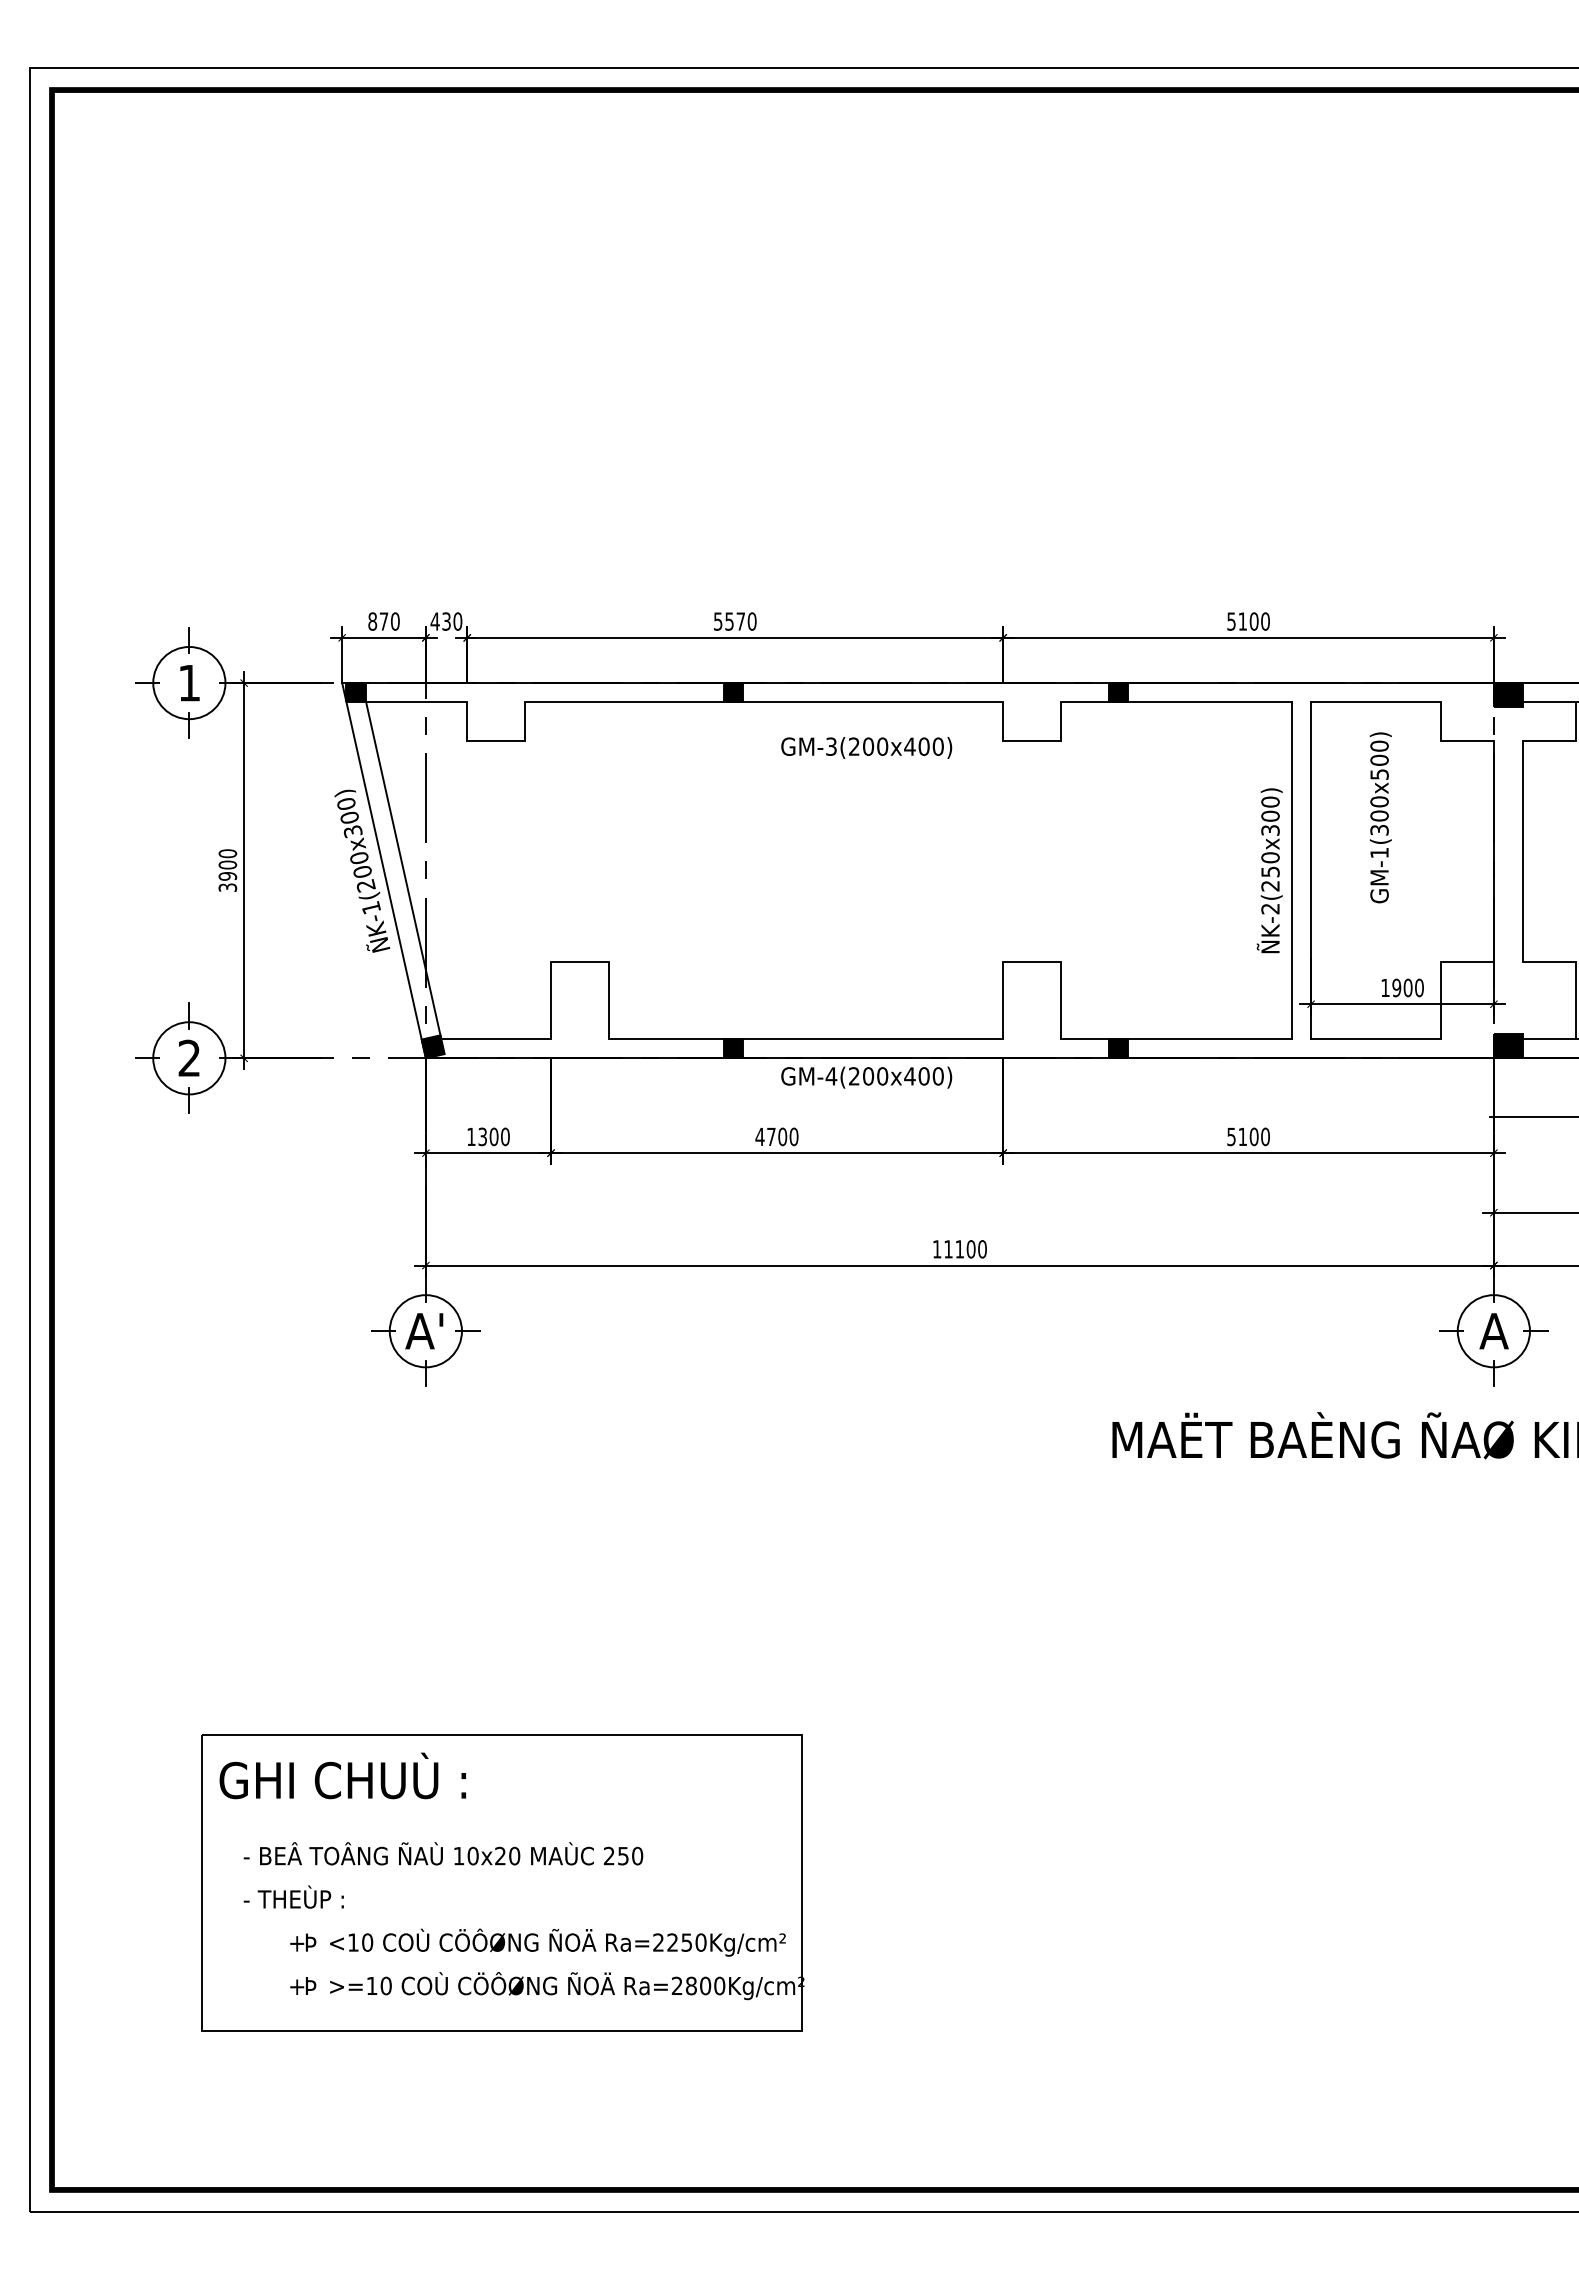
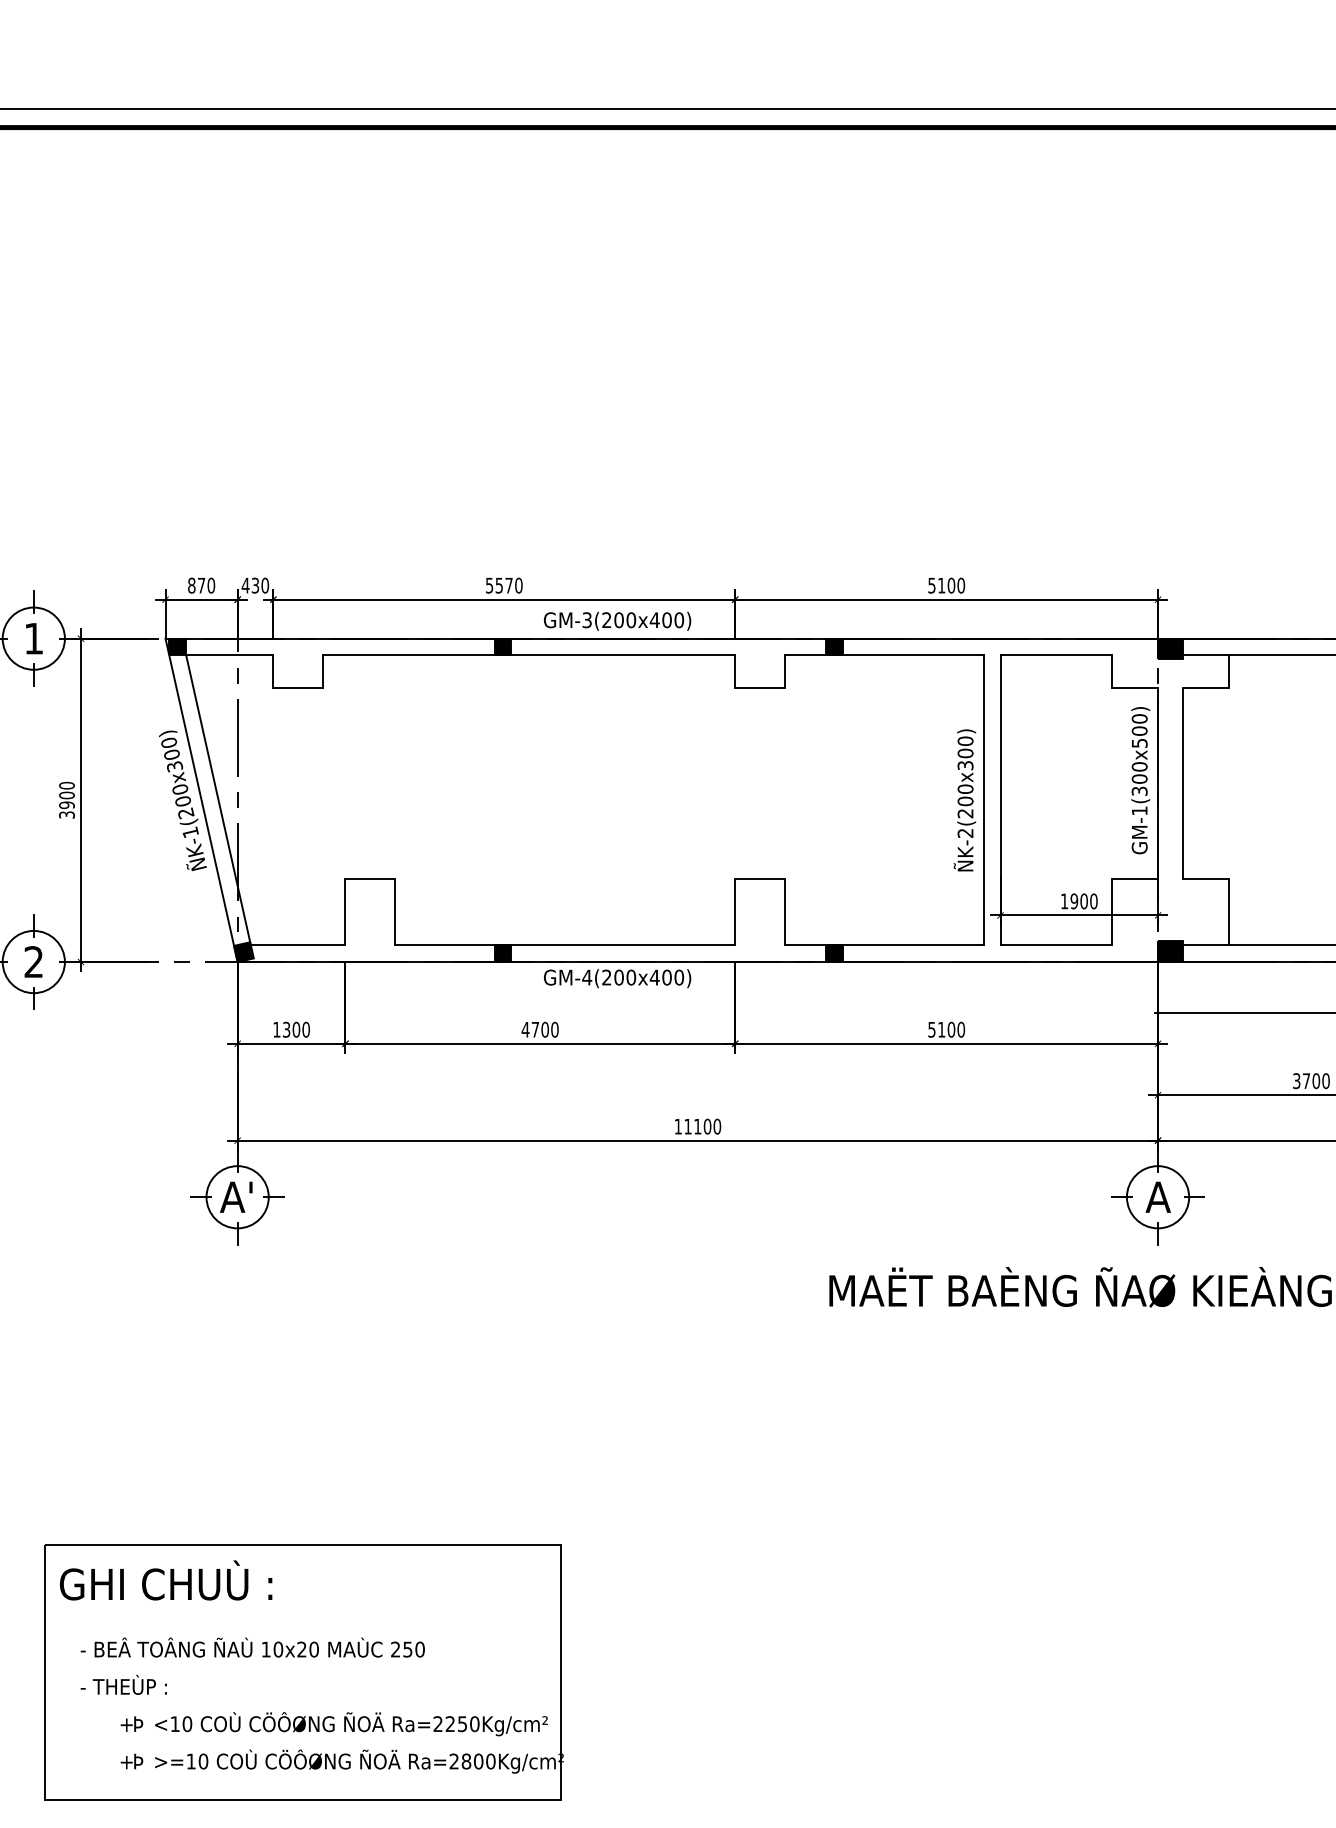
text: (866, 747) -> (617, 620), moved
text: (1380, 817) -> (1140, 780), moved
text: (1270, 871) -> (965, 801), ÑK-2(250x300) -> ÑK-2(200x300)

